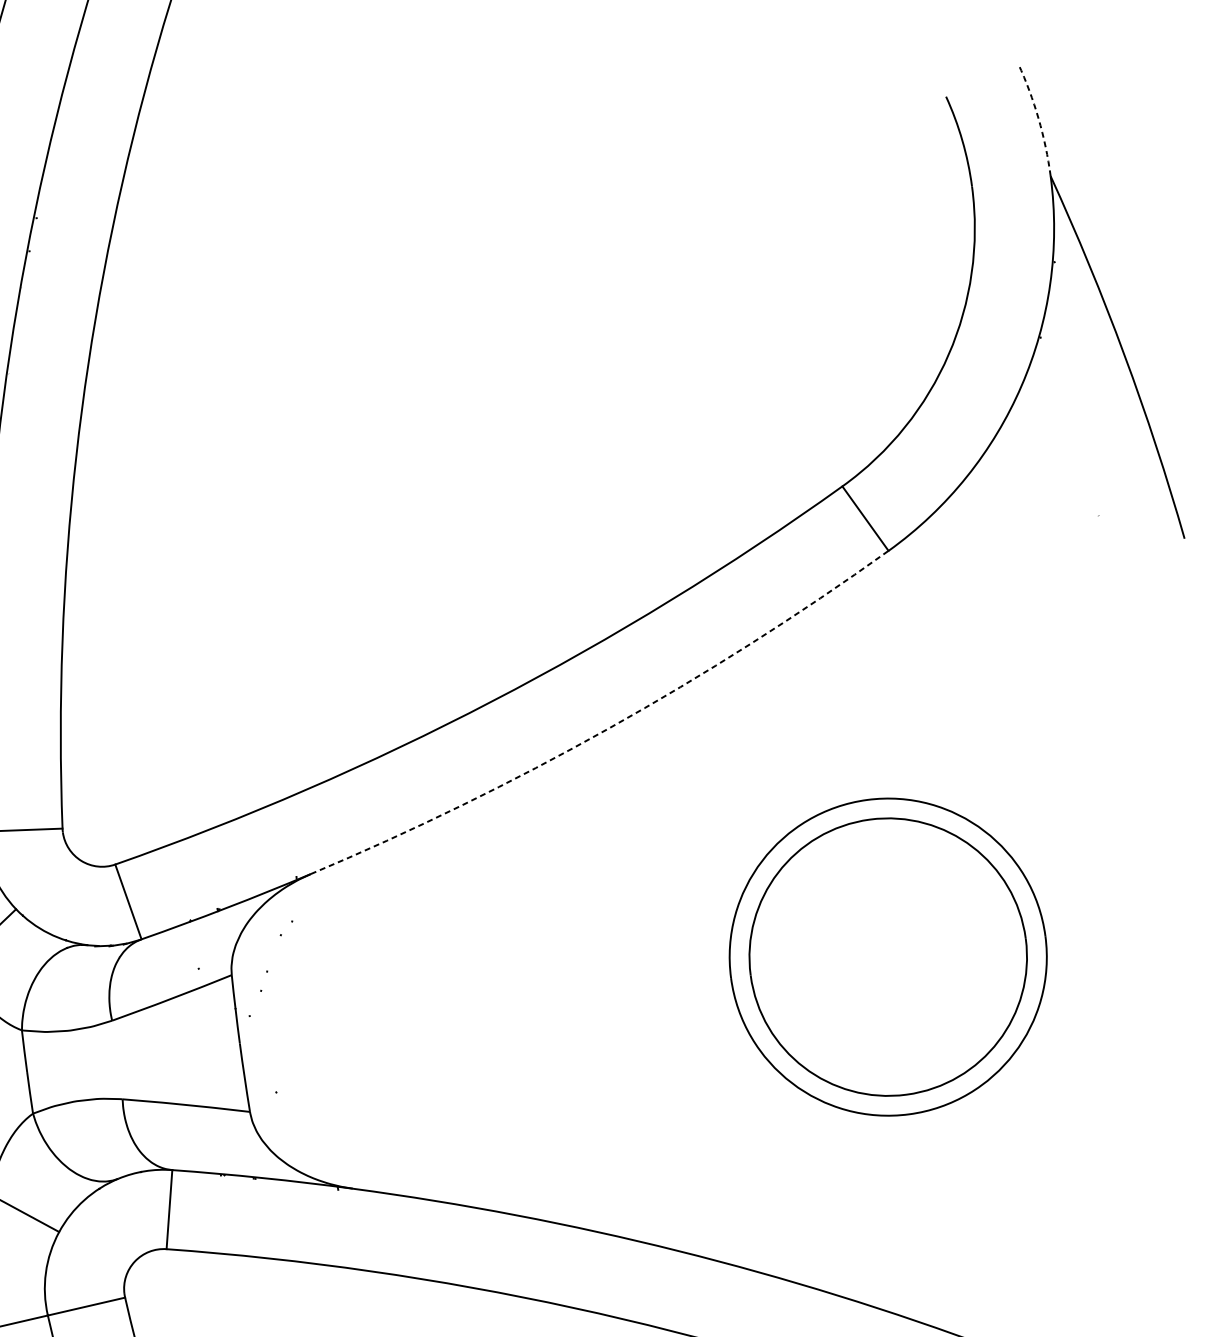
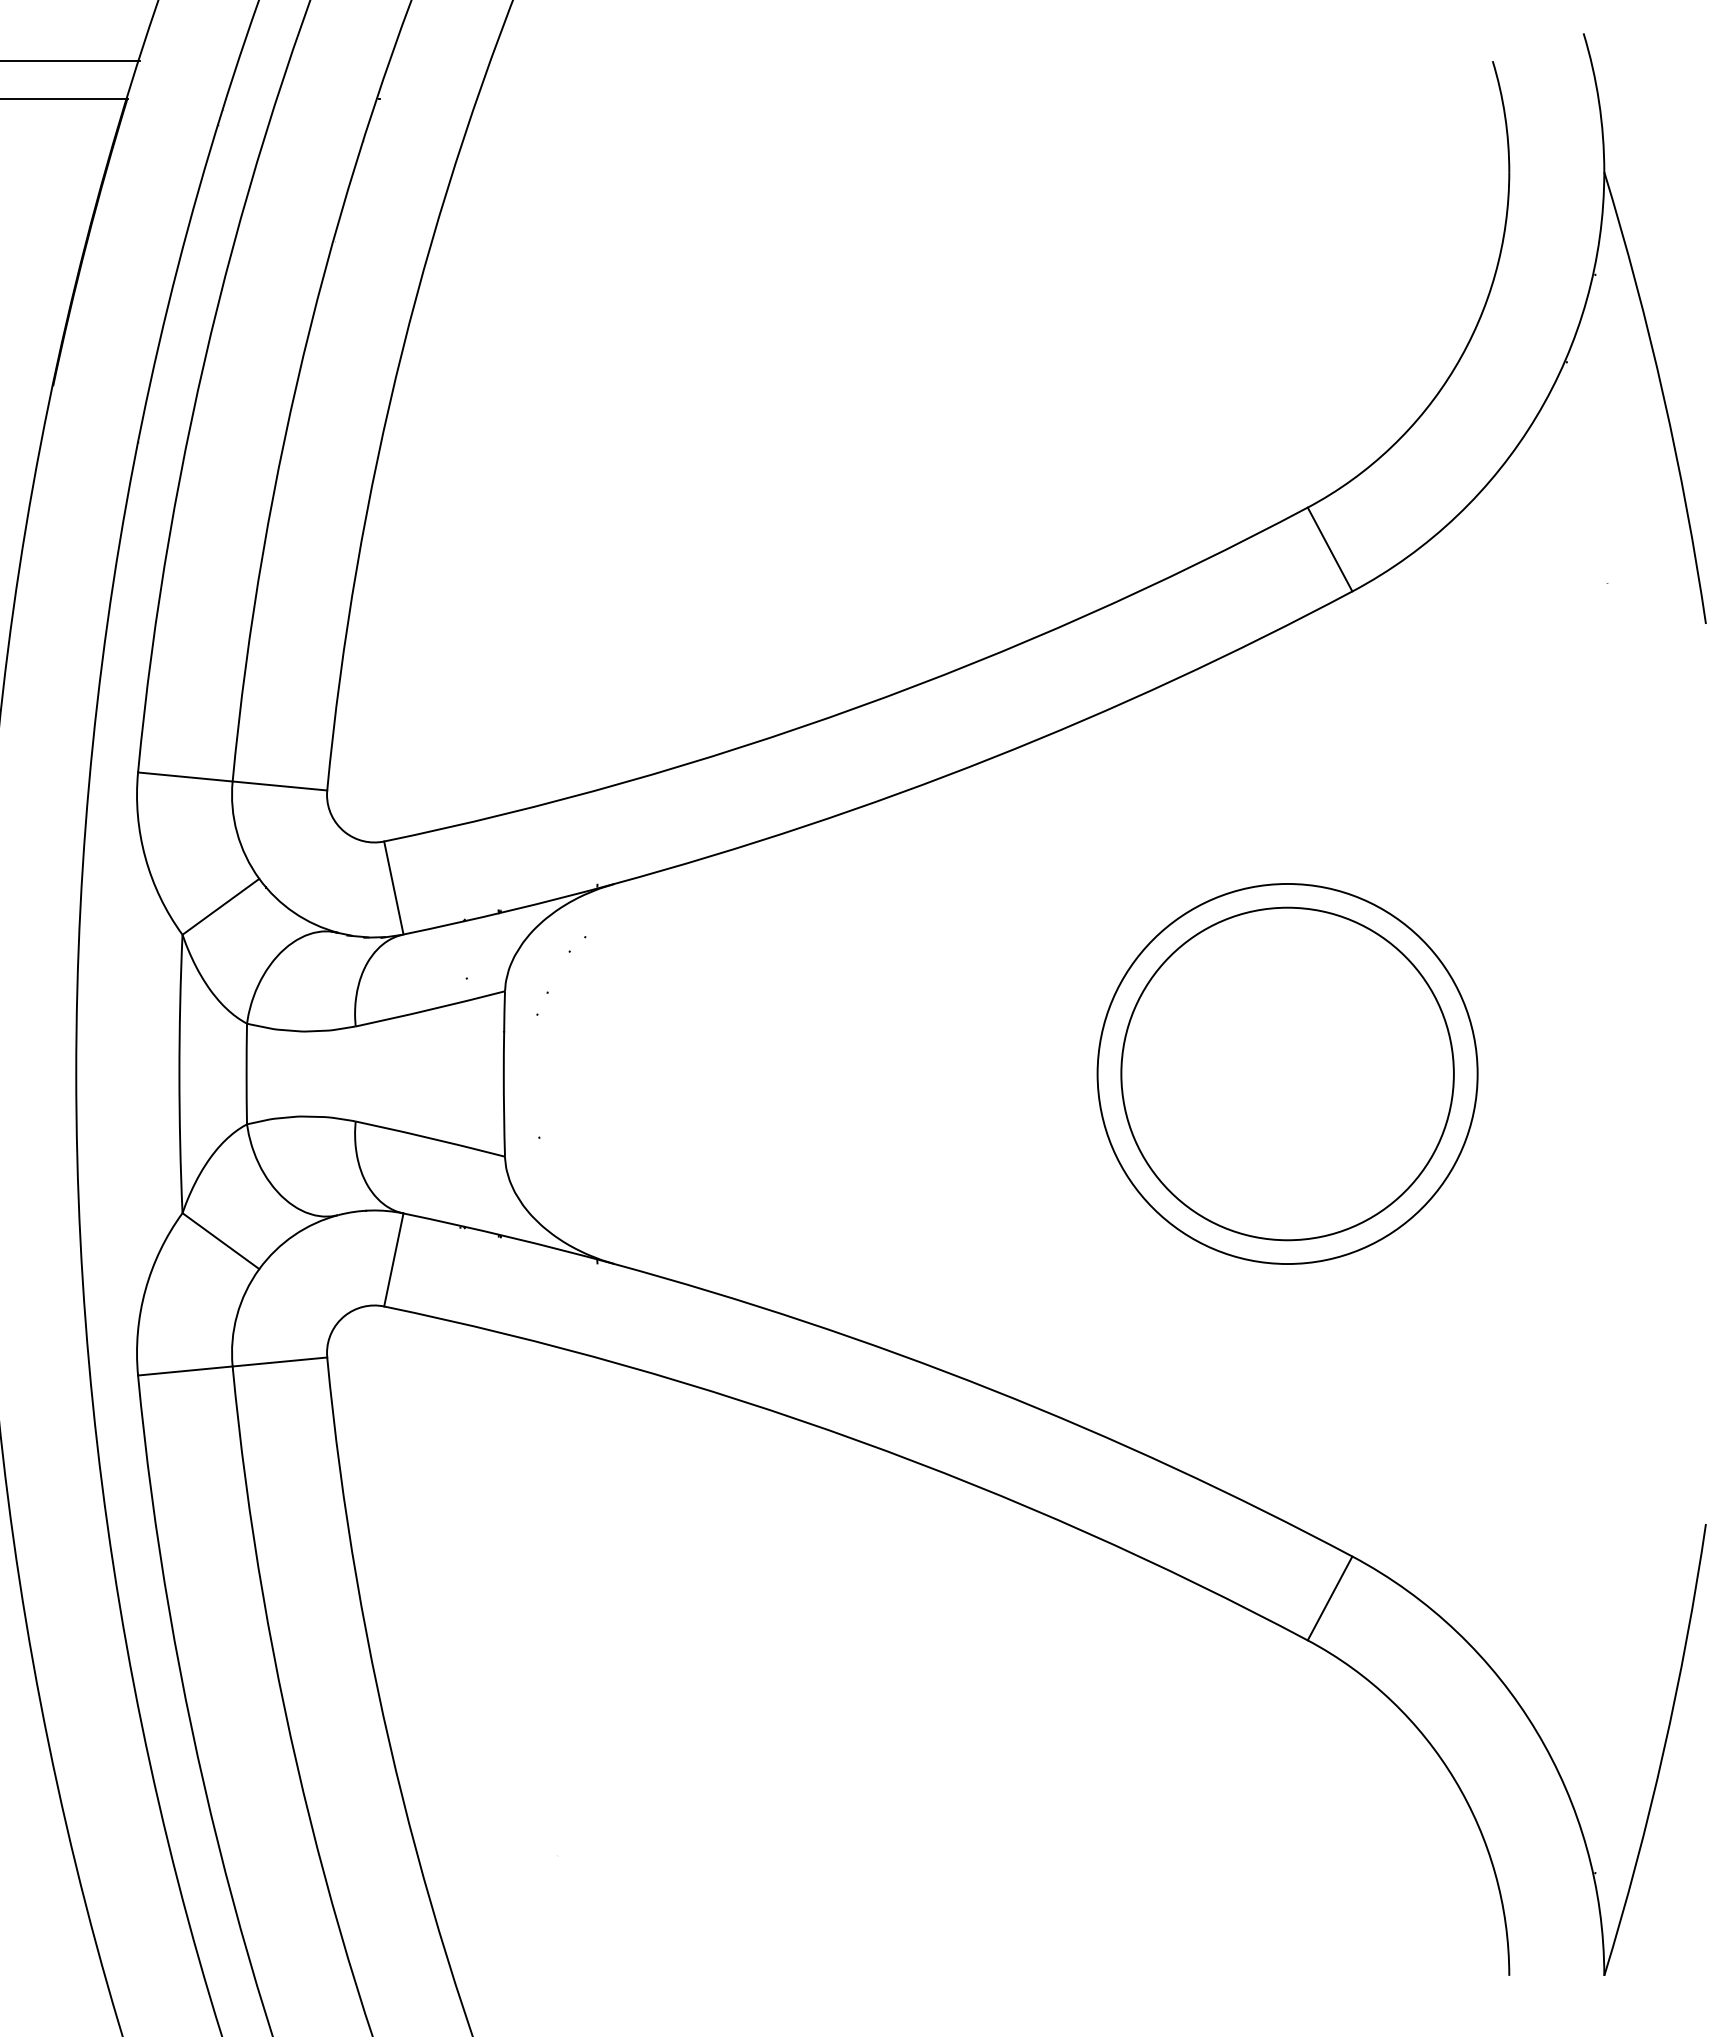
arc: (1038, 118) -> (1599, 101), dashed -> solid
arc: (608, 728) -> (991, 758), dashed -> solid

